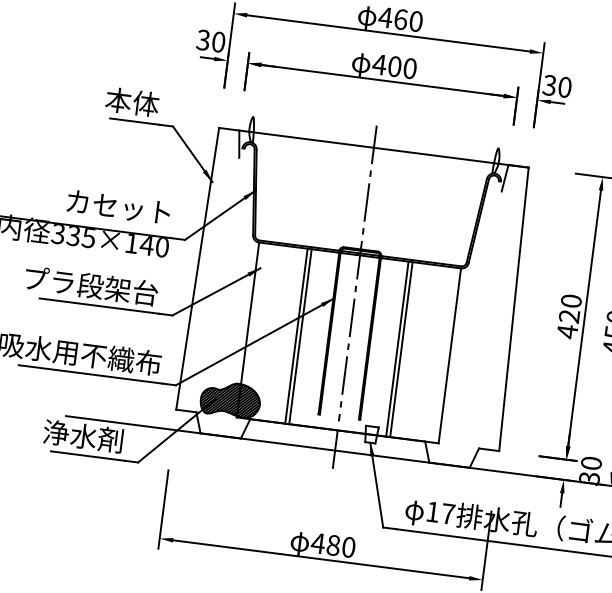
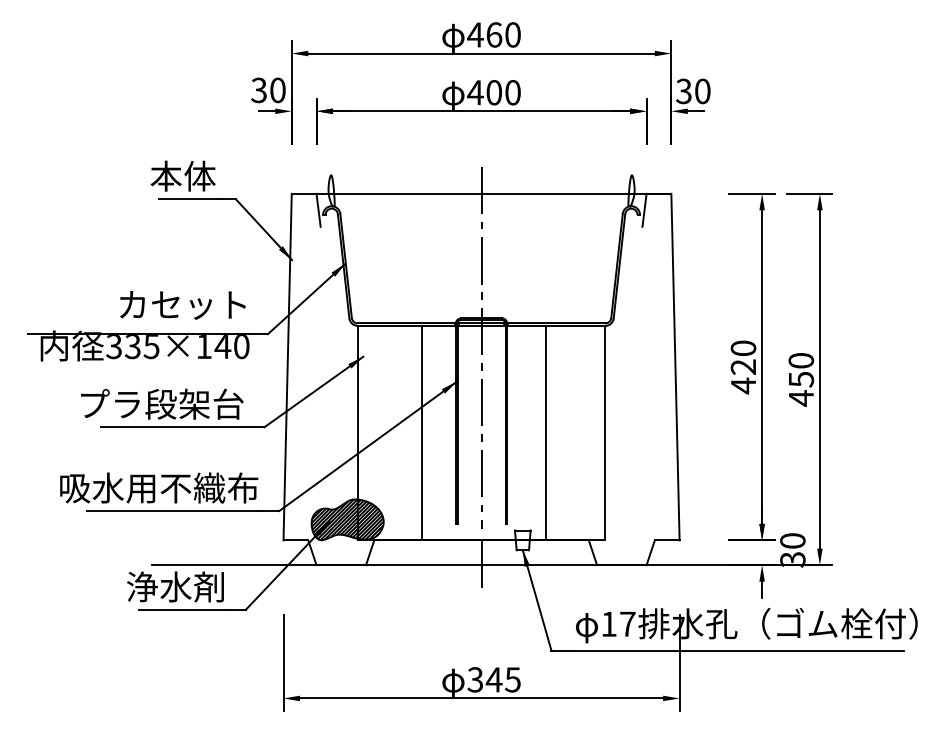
line: (296, 335) -> (417, 432), removed
line: (397, 348) -> (540, 432), removed
text: (332, 545) -> (493, 679), 480 -> 345

